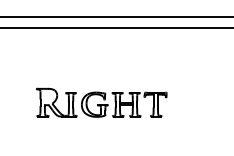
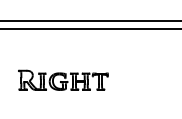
part: (101, 101) -> (63, 79), moved

